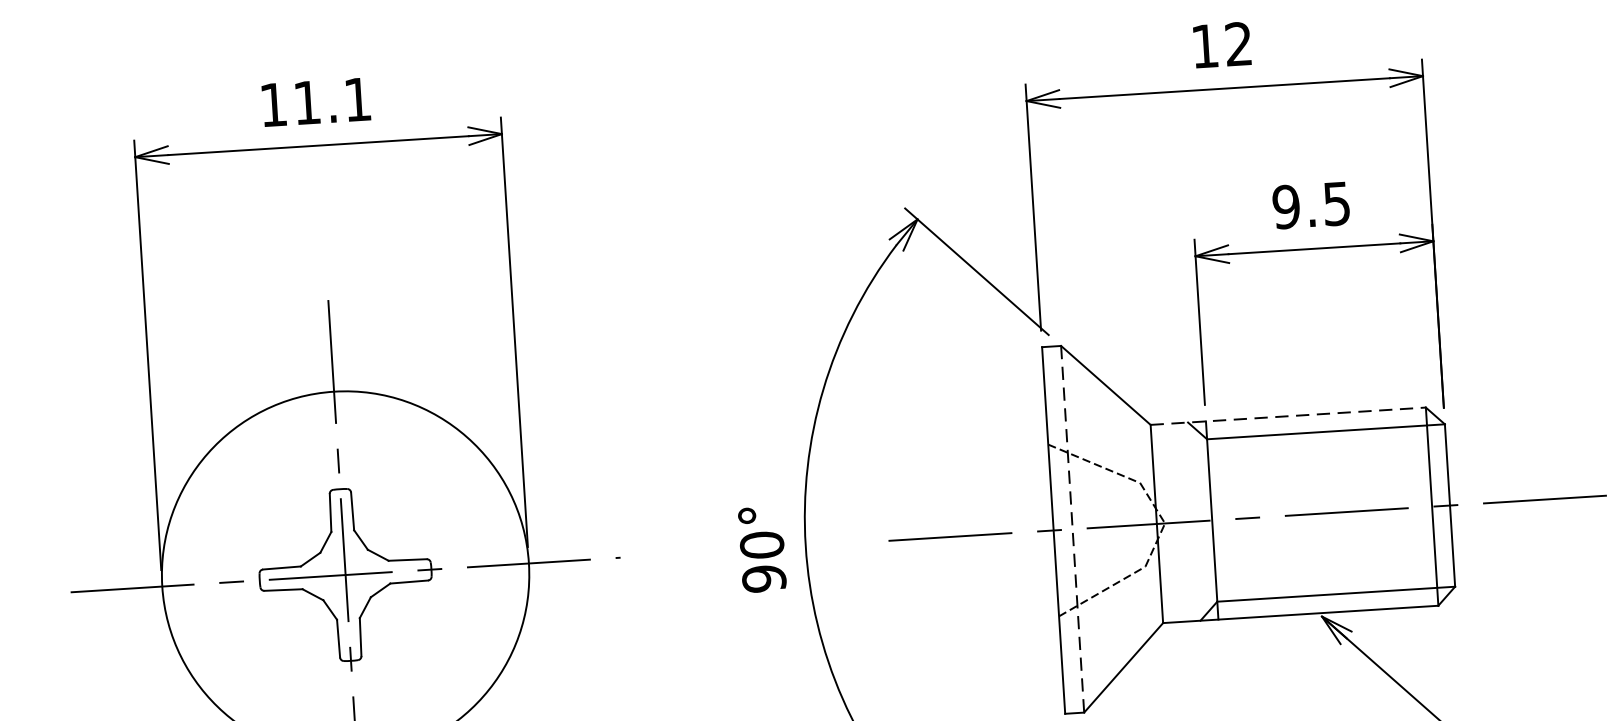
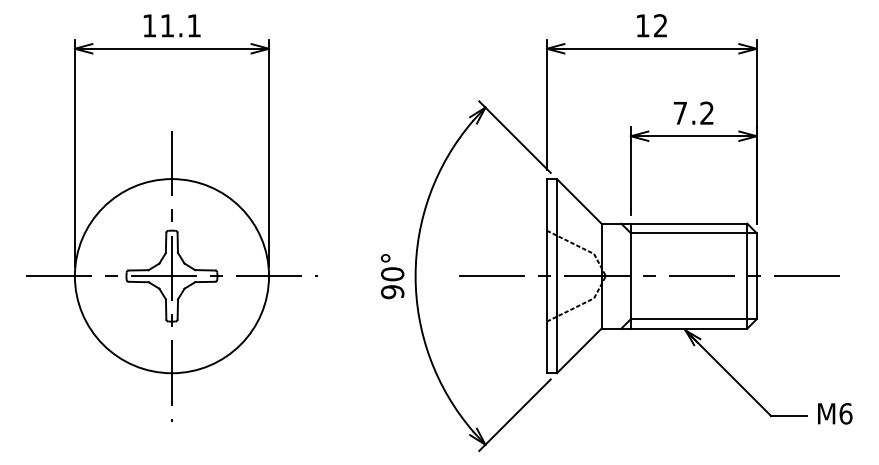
text: (1311, 203) -> (693, 112), 9.5 -> 7.2
line: (1288, 415) -> (674, 223), dashed -> solid
line: (1071, 529) -> (556, 276), dashed -> solid

